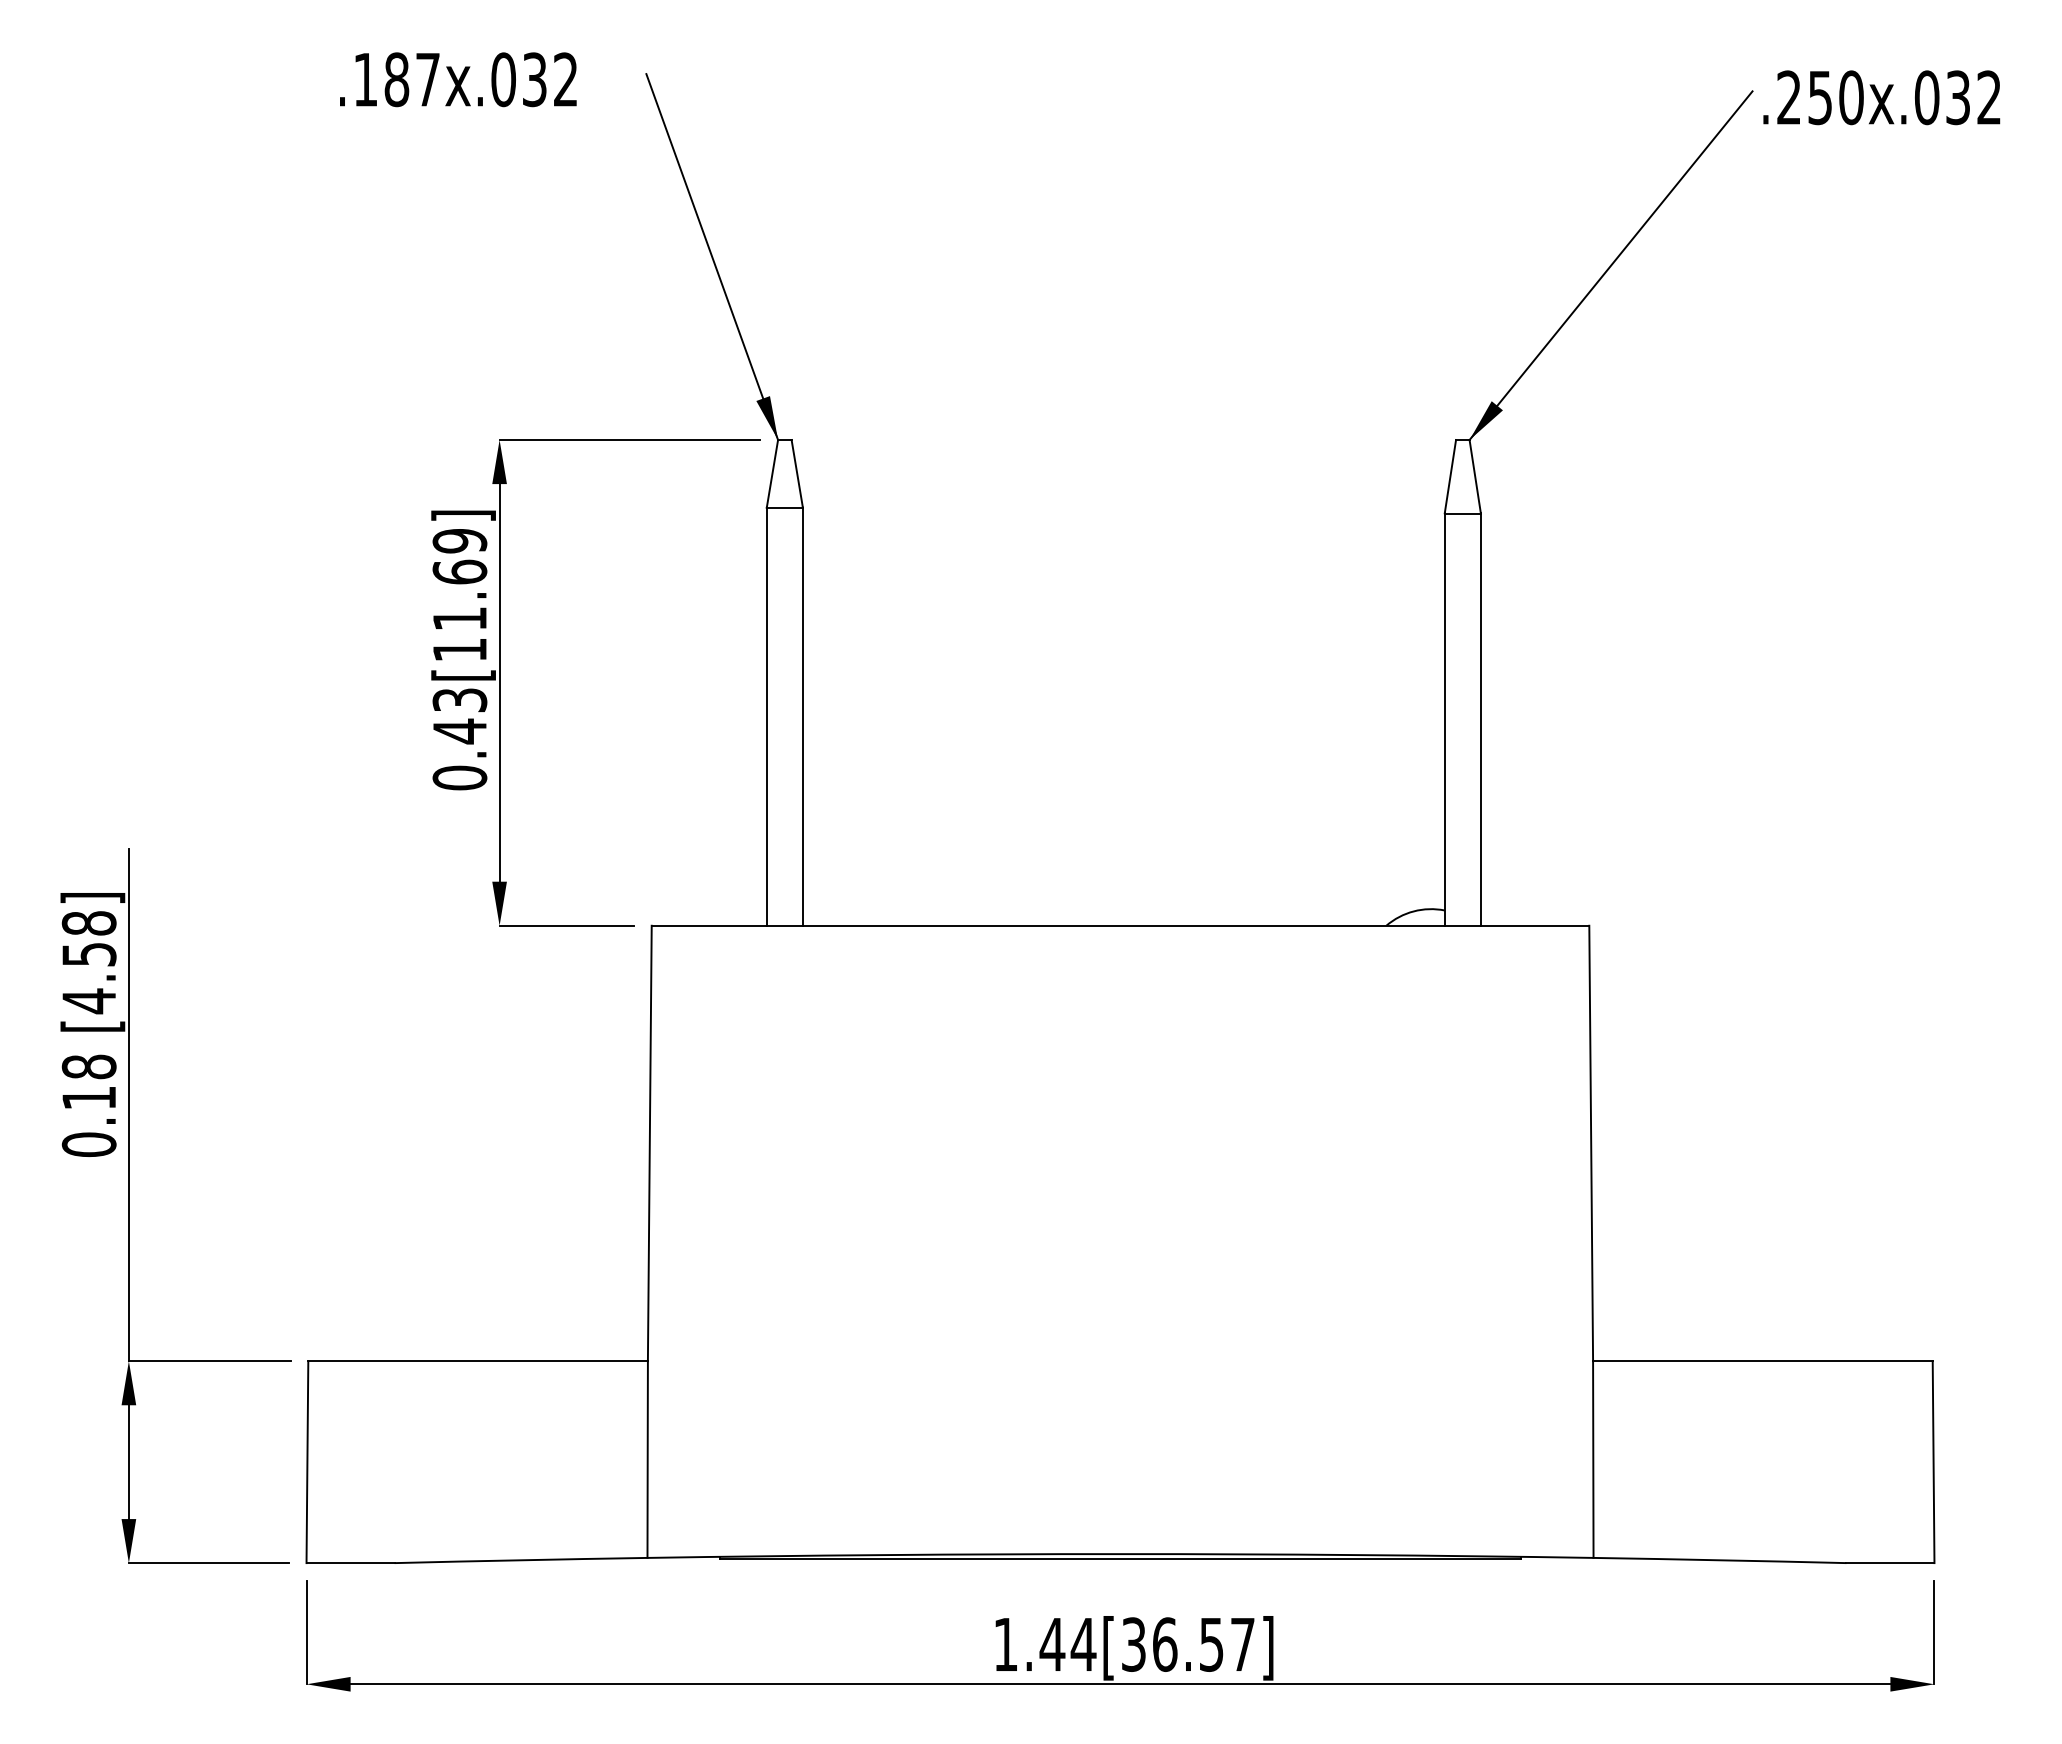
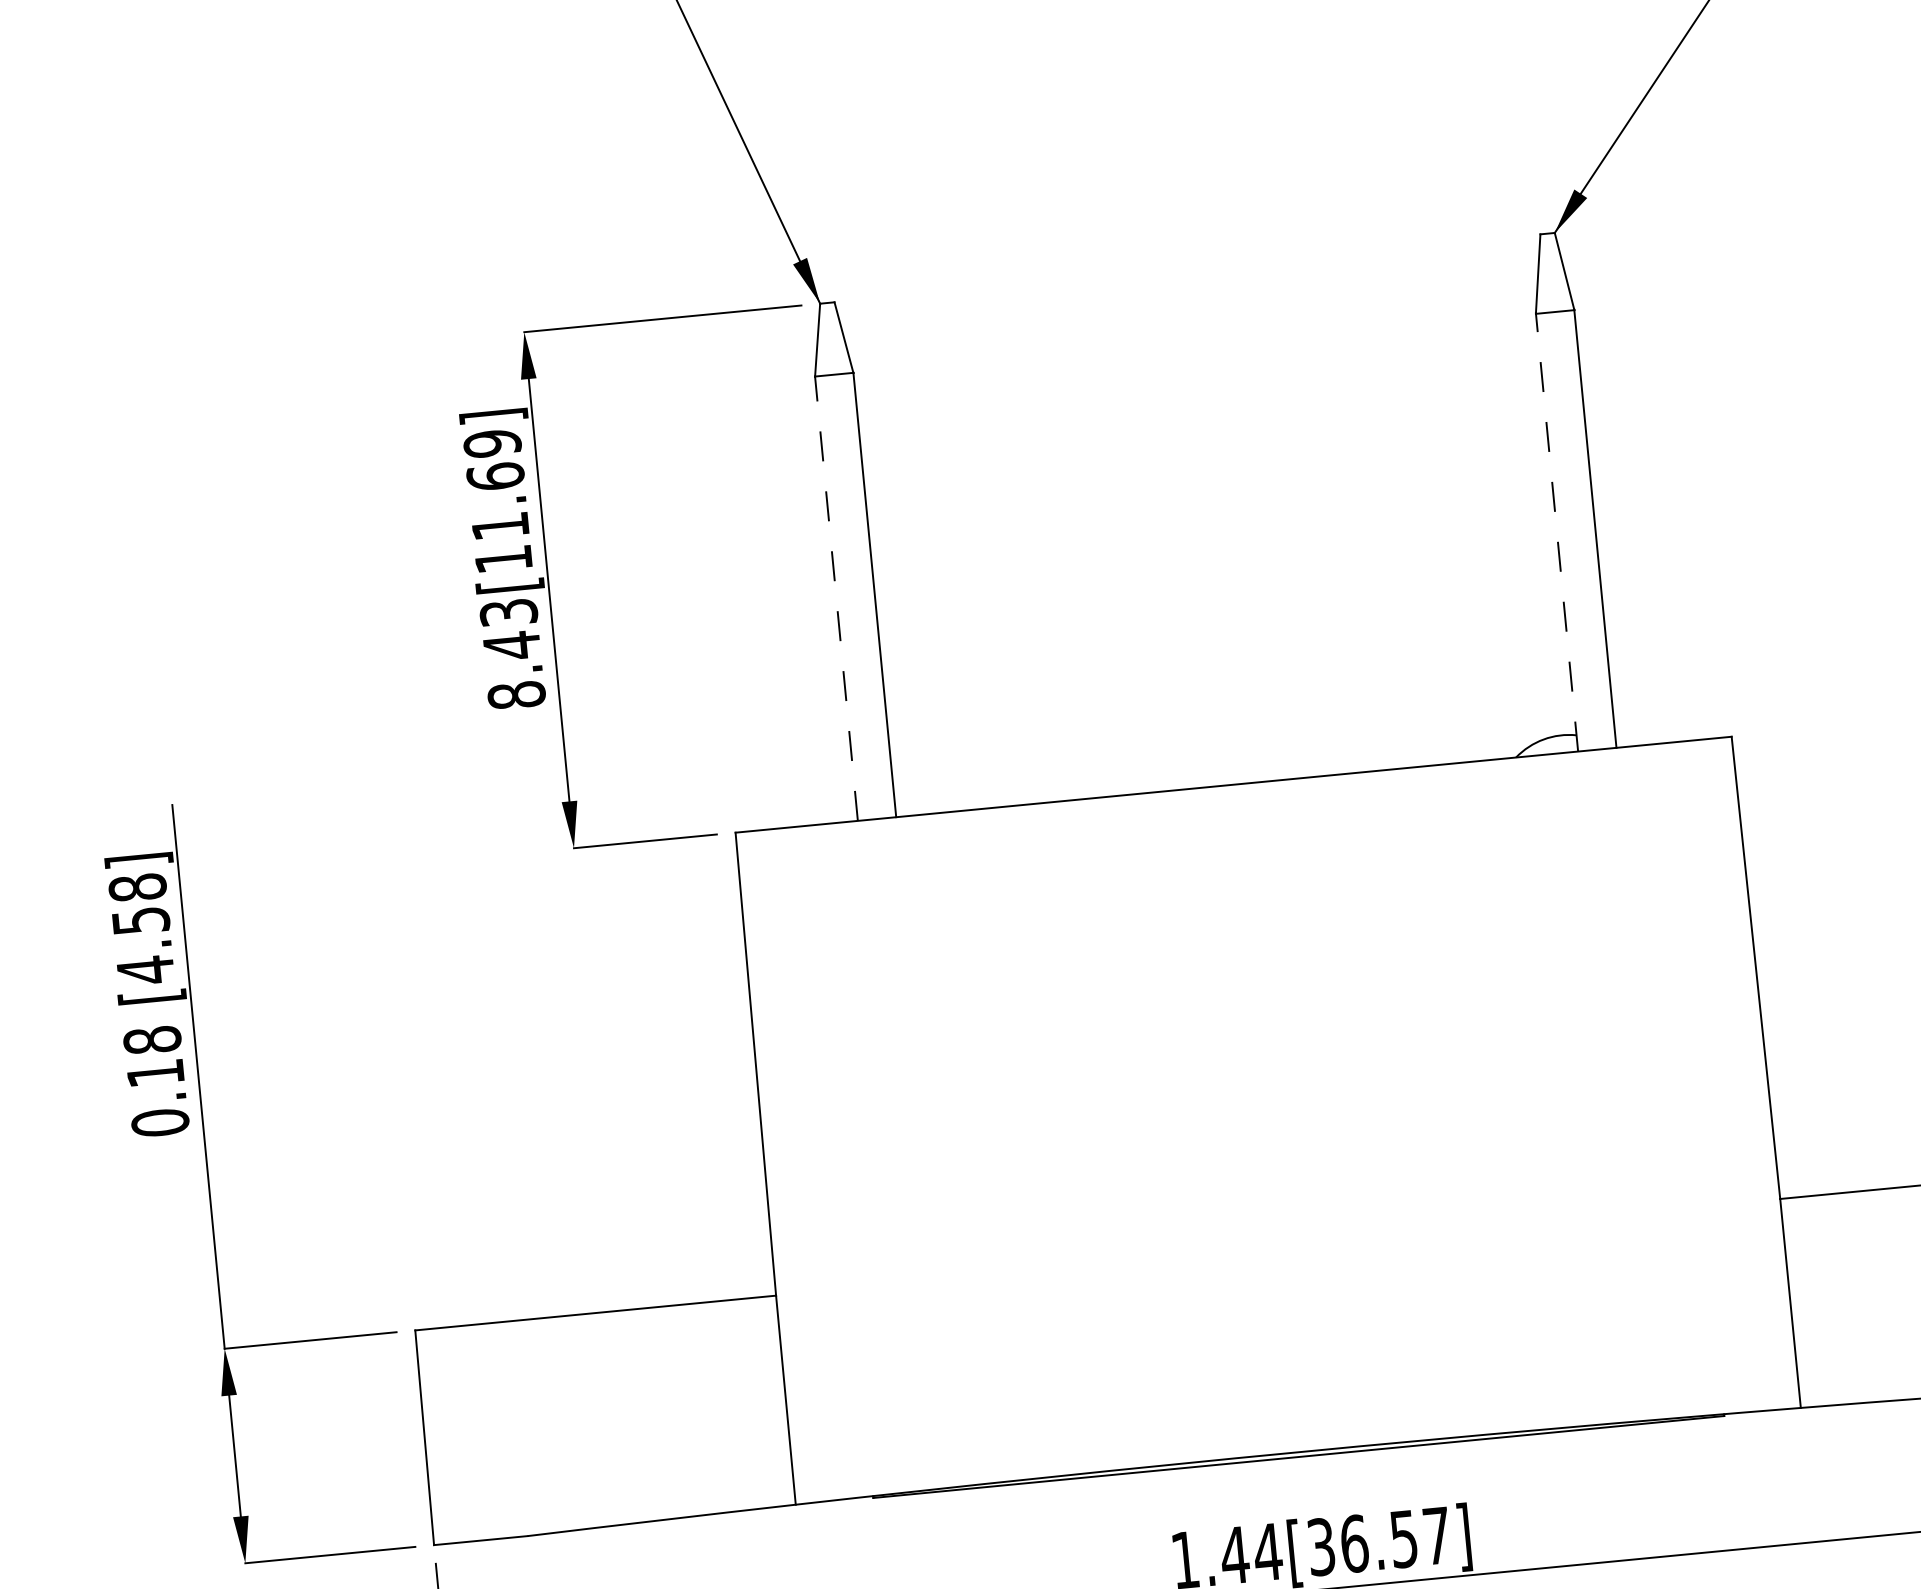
line: (766, 716) -> (836, 598), solid -> dashed
line: (1444, 719) -> (1556, 532), solid -> dashed
text: (459, 777) -> (516, 694), 0.43[11.69] -> 8.43[11.69]

